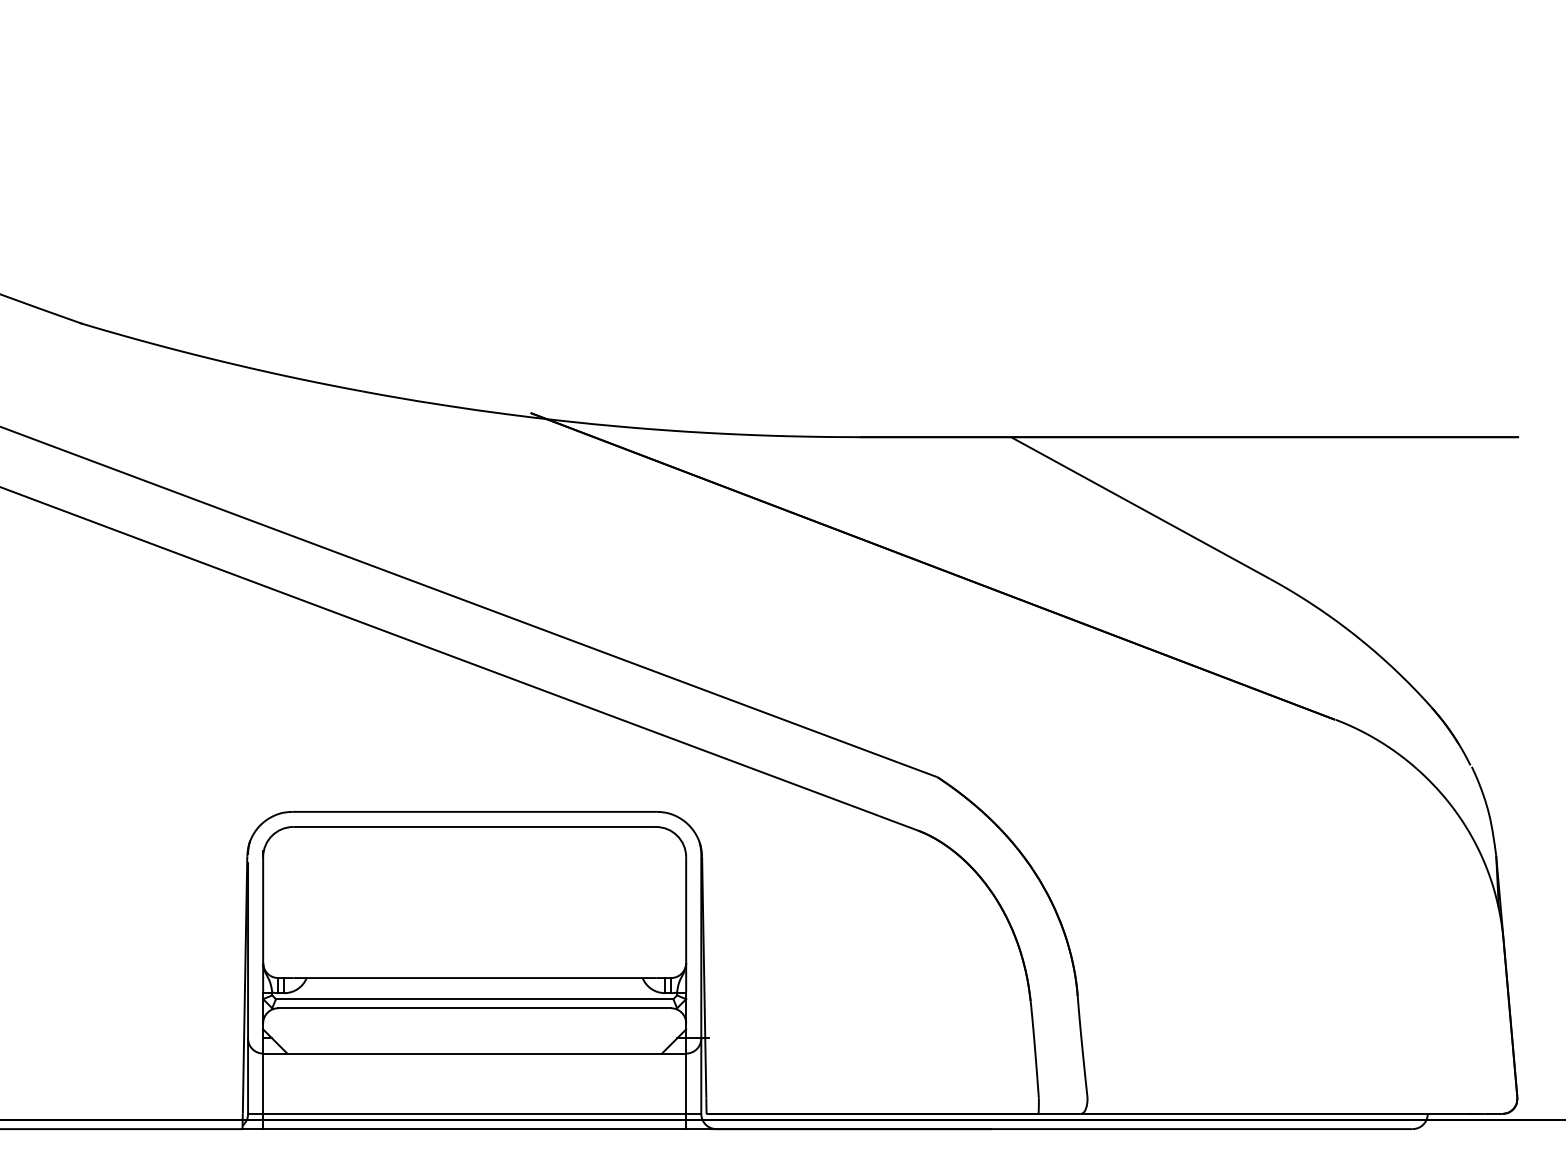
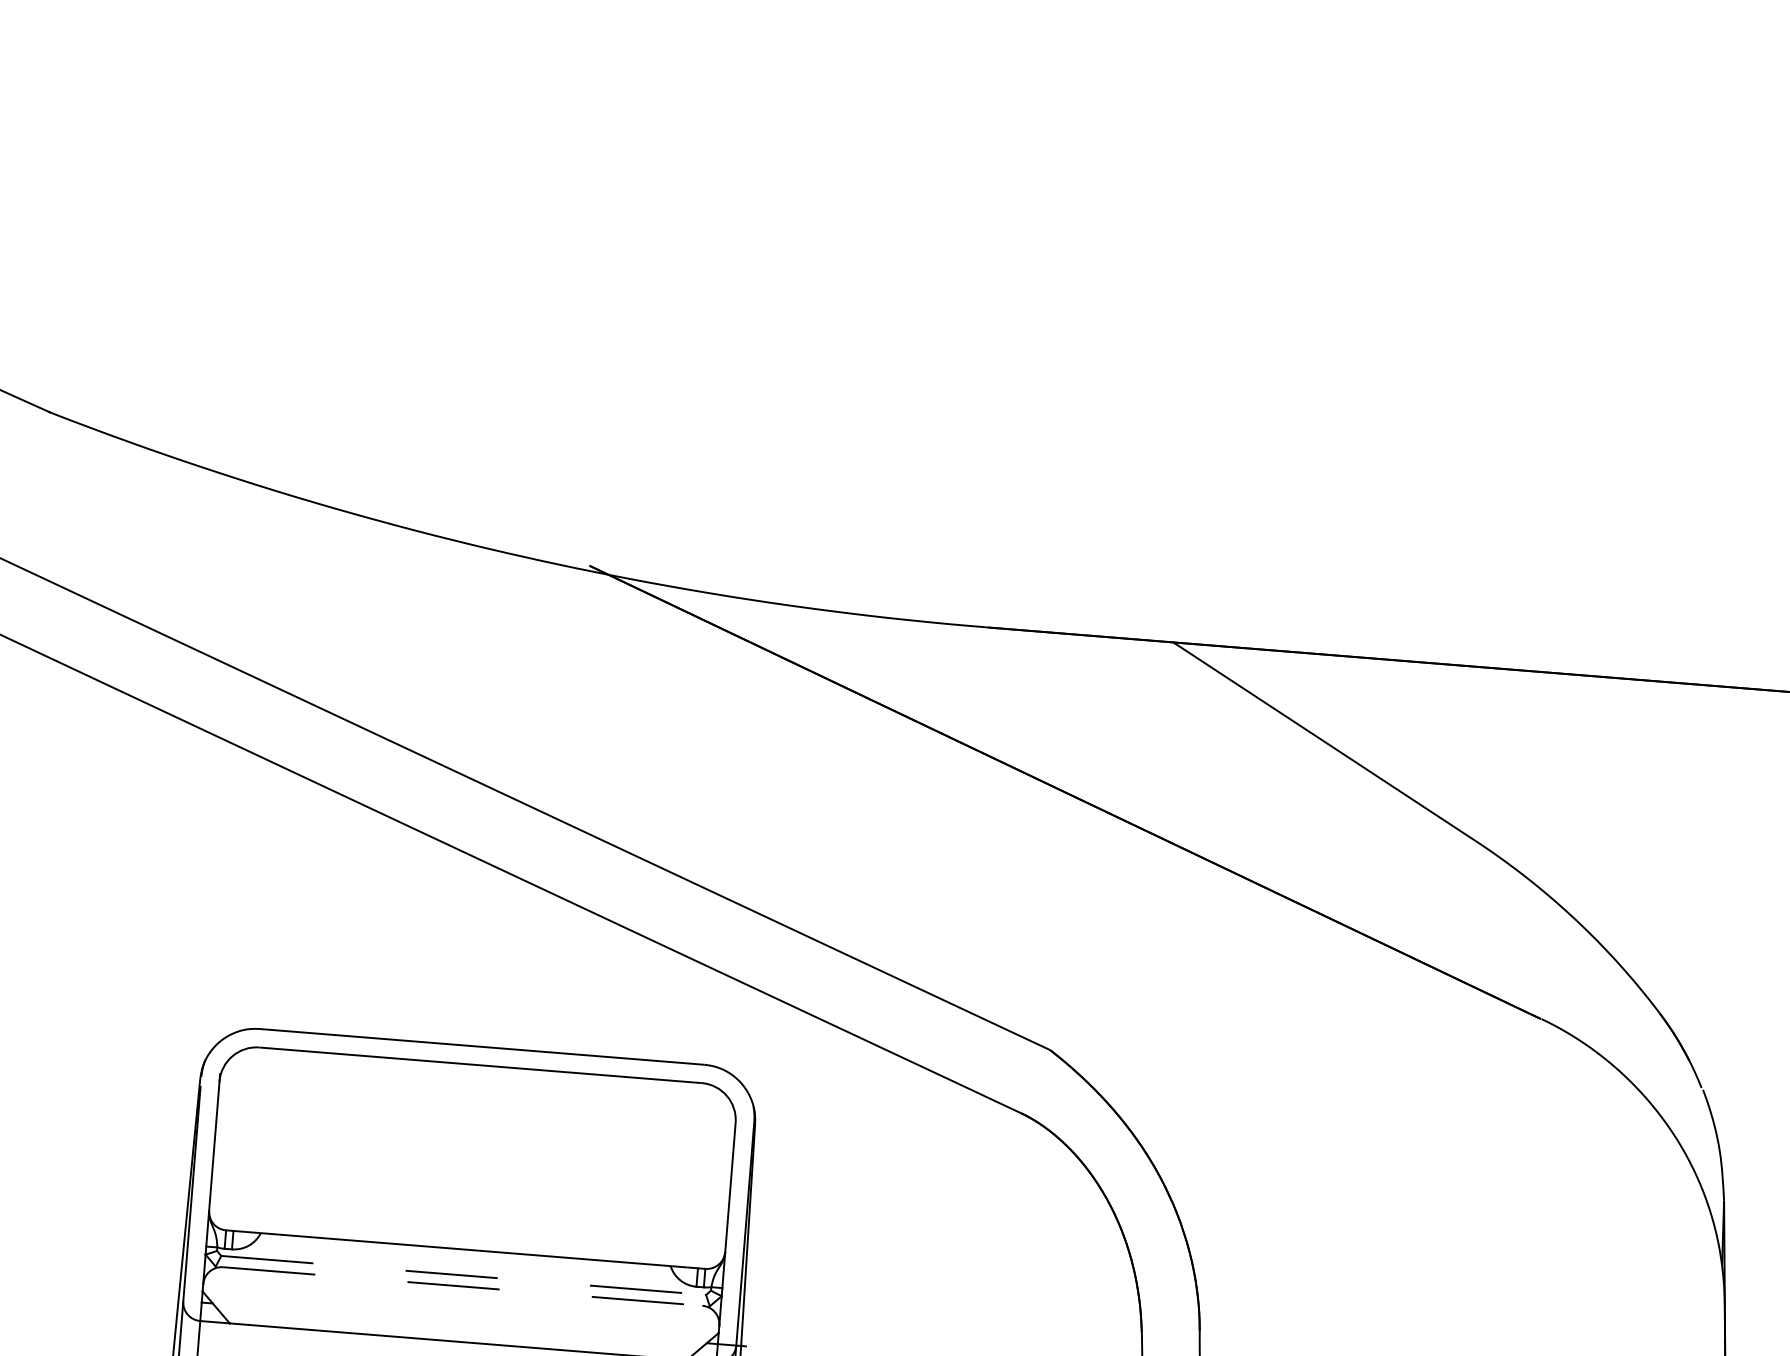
line: (474, 999) -> (463, 1275), solid -> dashed
line: (475, 1008) -> (463, 1286), solid -> dashed

